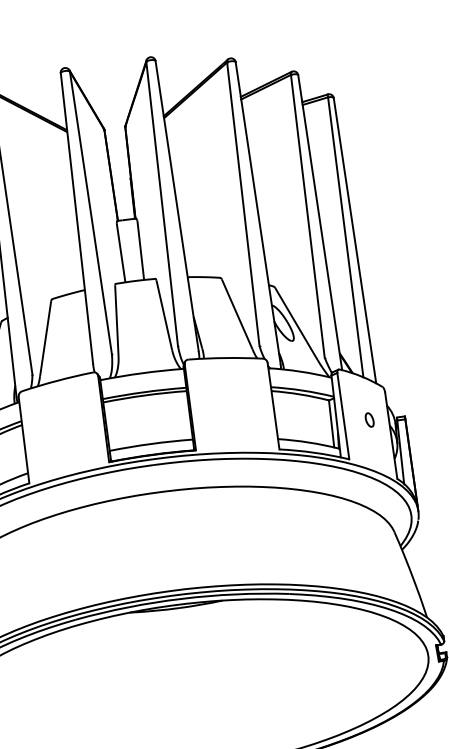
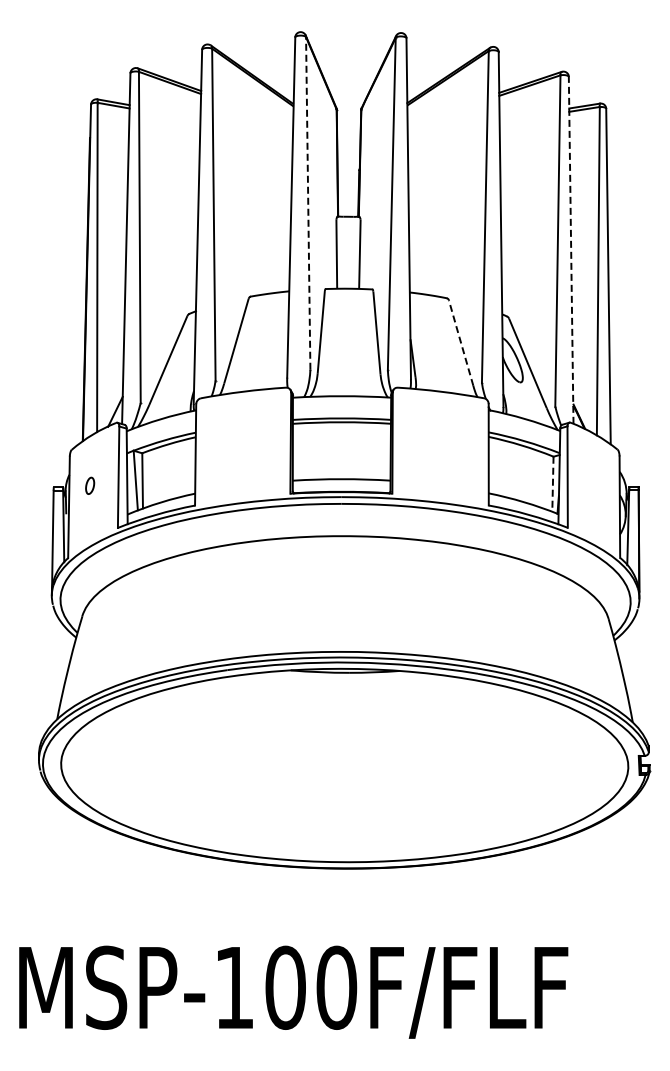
line: (91, 212) -> (308, 202), solid -> dashed
line: (320, 221) -> (571, 249), solid -> dashed
line: (237, 313) -> (461, 342), solid -> dashed
part: (369, 419) -> (597, 485), removed
line: (331, 424) -> (552, 484), solid -> dashed

